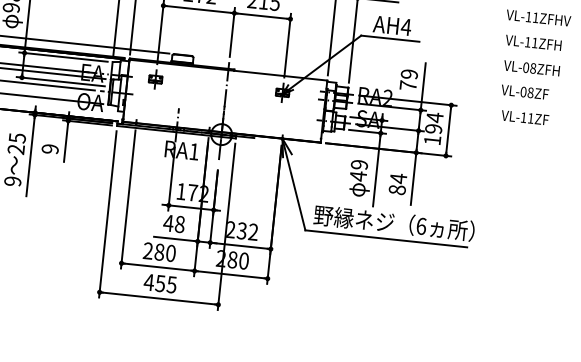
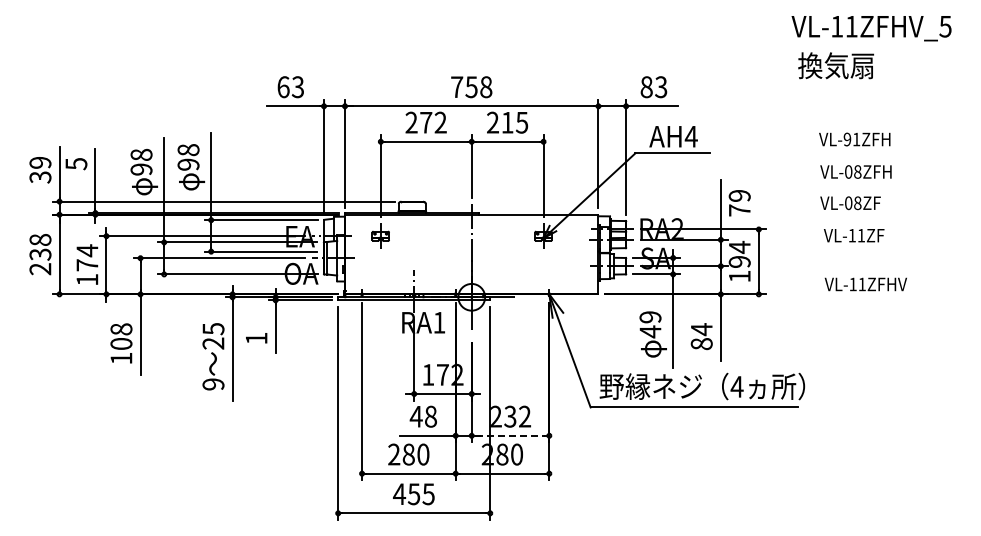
text: (538, 18) -> (865, 284), moved
text: (527, 42) -> (847, 139), VL-11ZFH -> VL-91ZFH
text: (408, 80) -> (739, 203), moved
text: (50, 149) -> (256, 338), 9 -> 1
text: (420, 225) -> (736, 386), 6 -> 4
line: (240, 245) -> (510, 435), solid -> dashed

